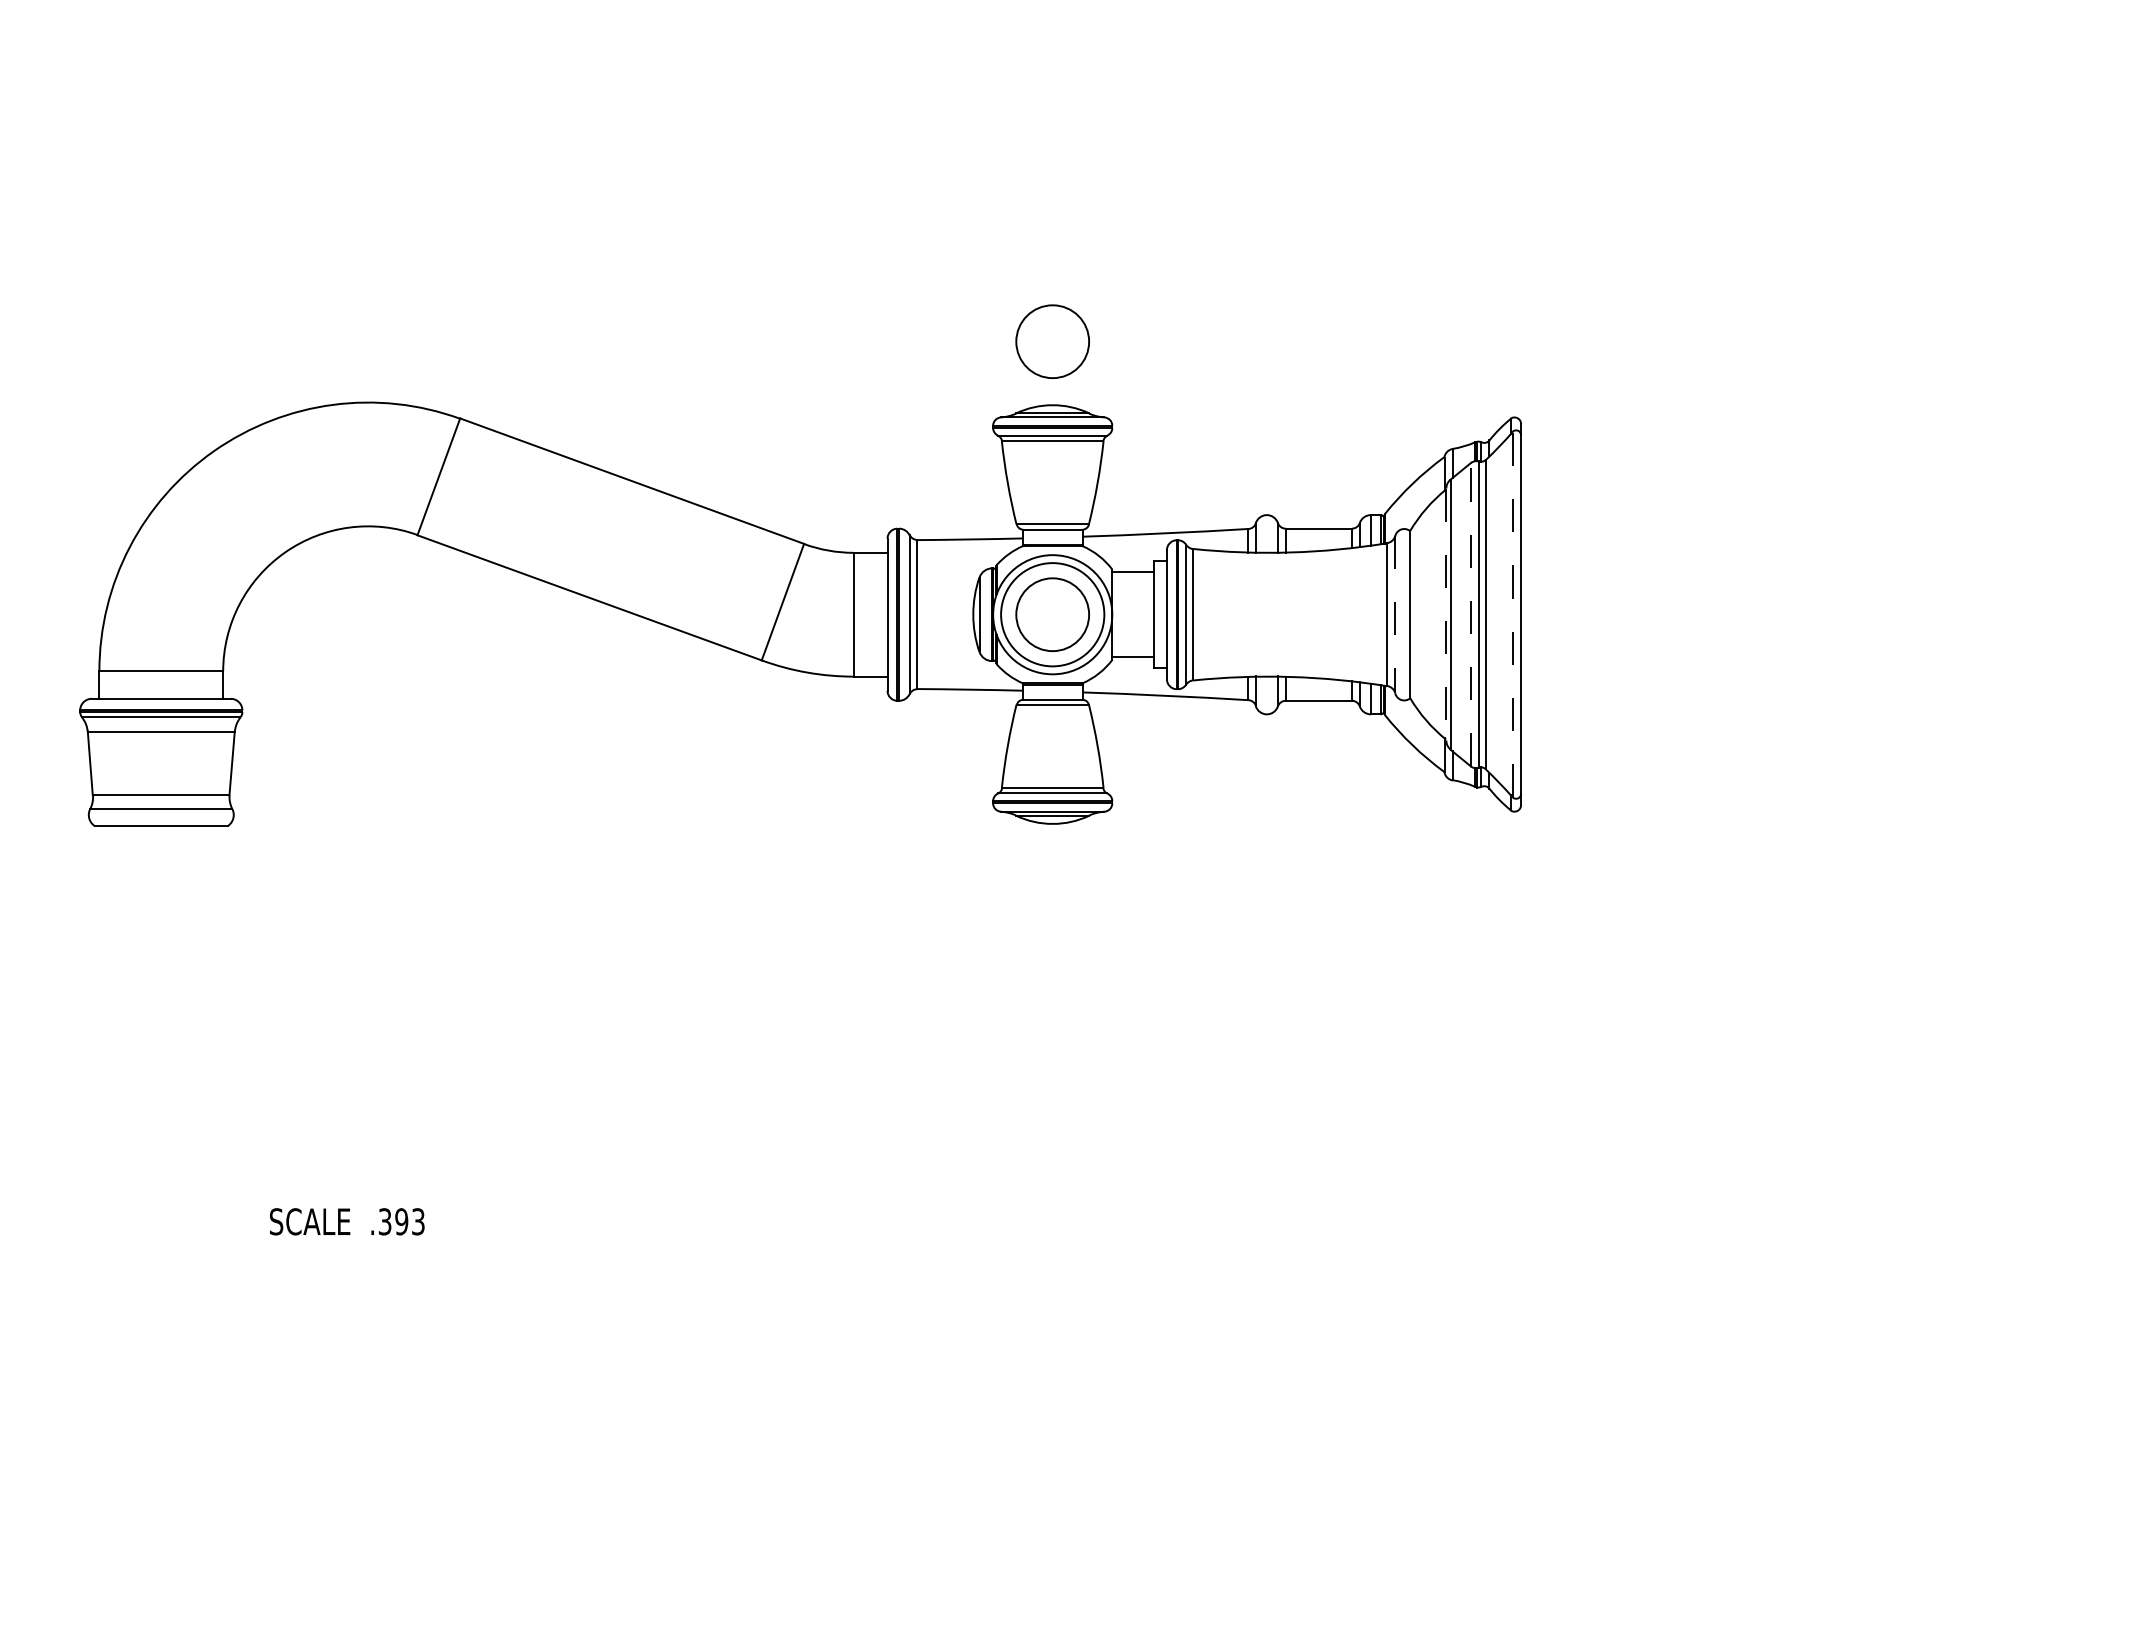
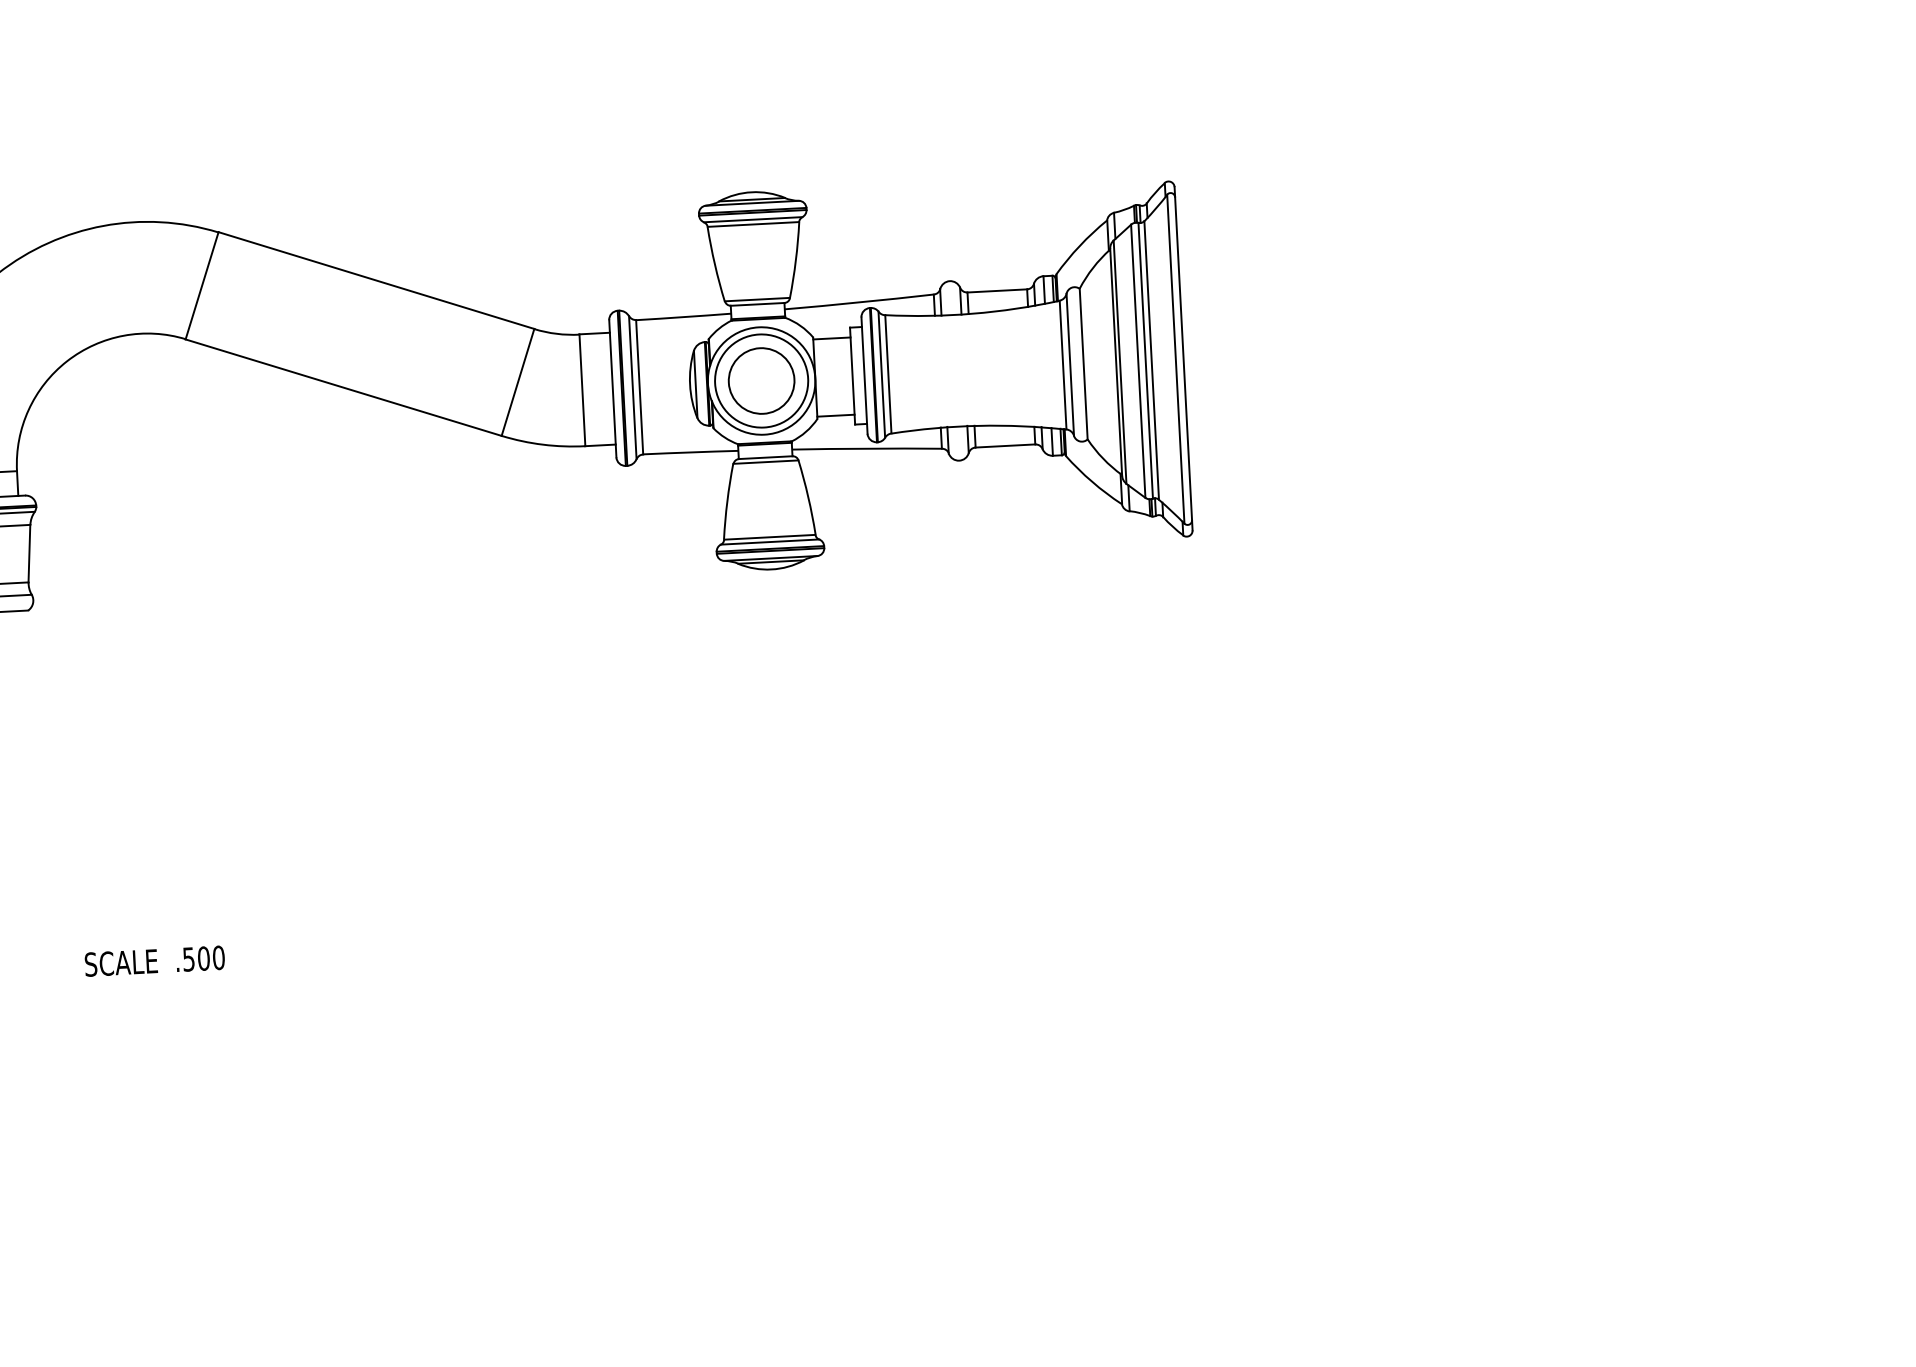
circle: (1052, 341) -> (748, 134), removed
line: (1395, 614) -> (1070, 364), dashed -> solid
line: (1446, 614) -> (1116, 362), dashed -> solid
line: (1470, 614) -> (1137, 361), dashed -> solid
line: (1512, 614) -> (1175, 359), dashed -> solid
text: (401, 1221) -> (203, 958), .393 -> .500

